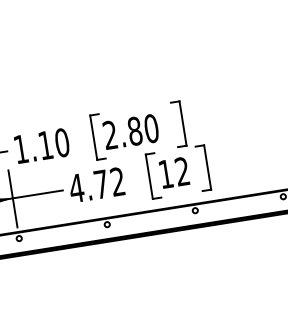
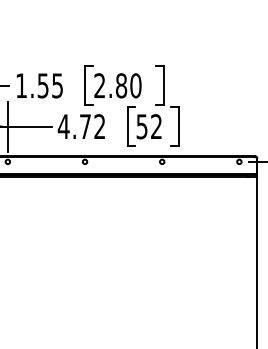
text: (54, 143) -> (50, 85), 1.10 -> 1.55
text: (165, 174) -> (141, 126), 12 -> 52

